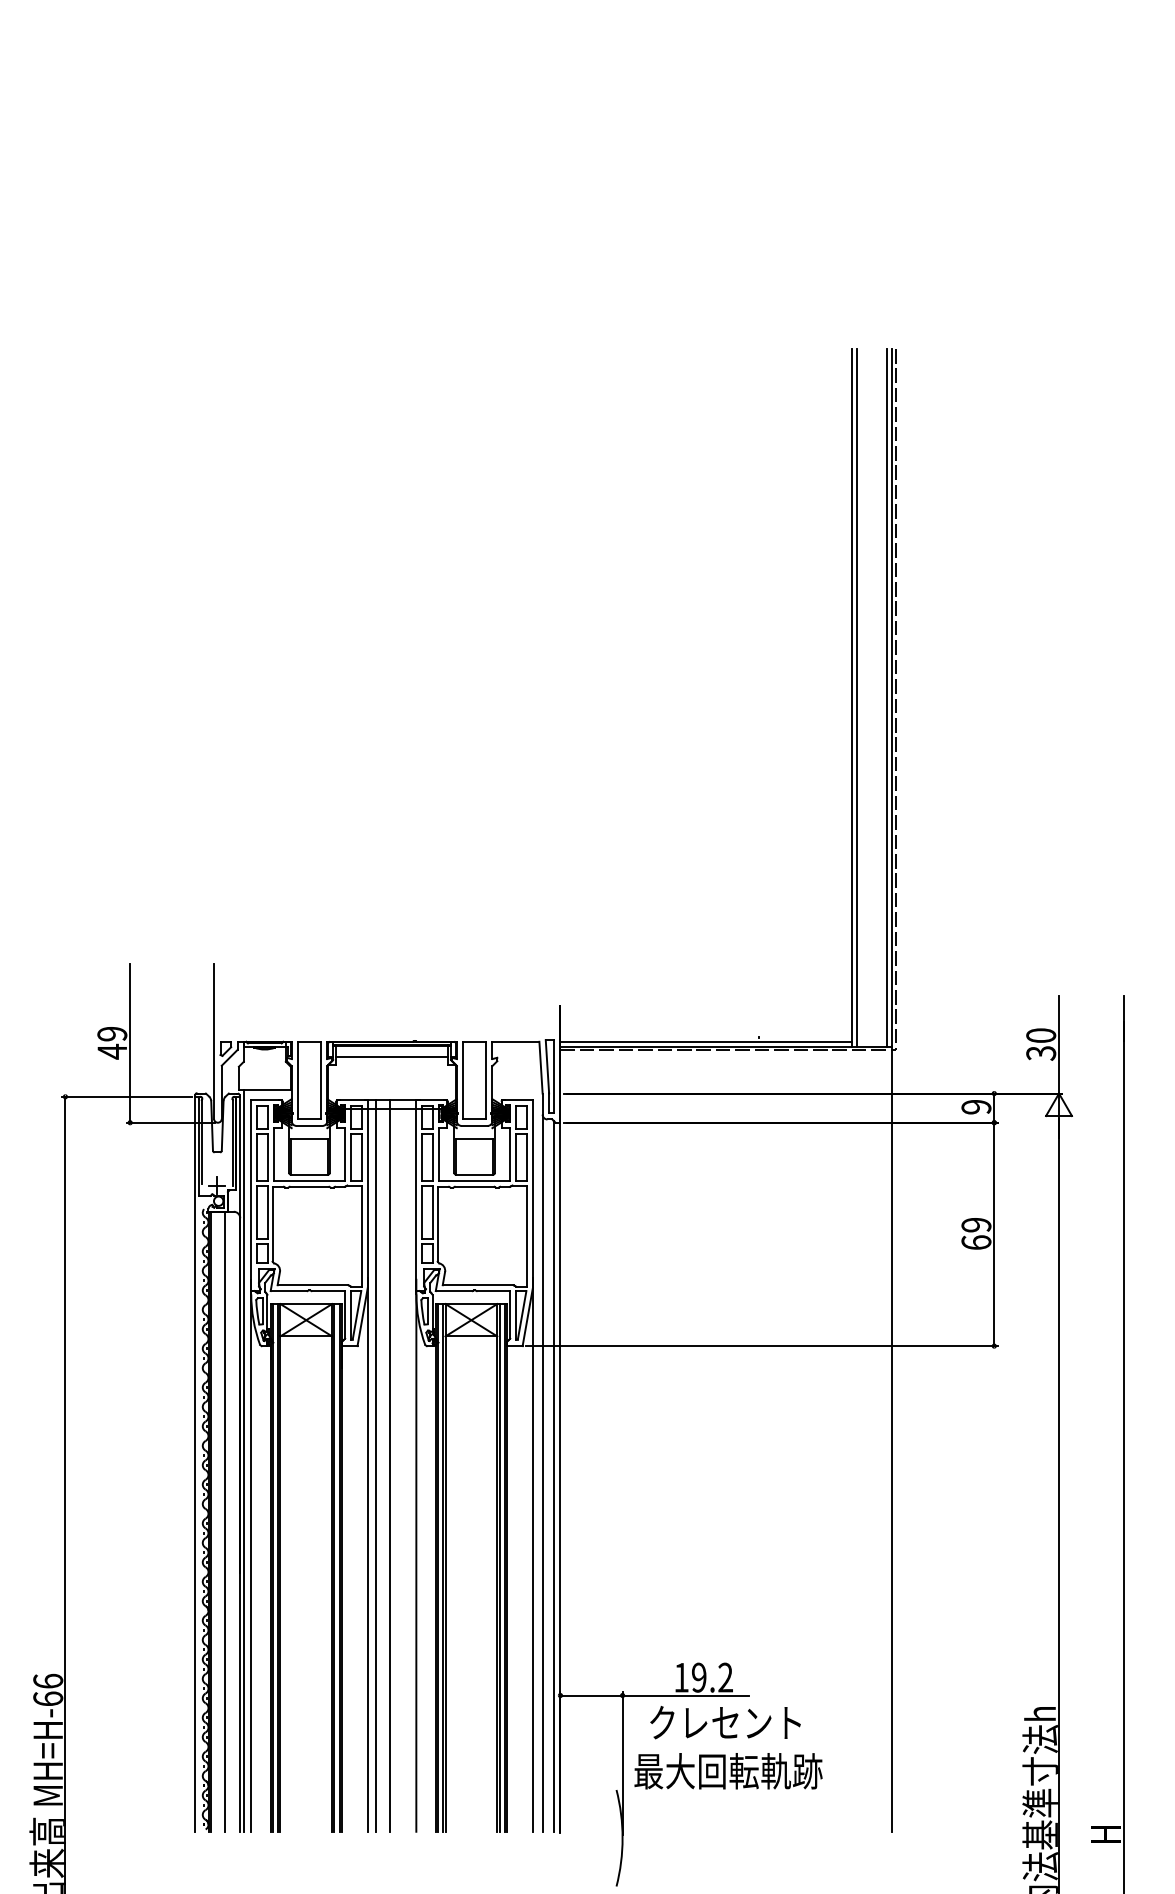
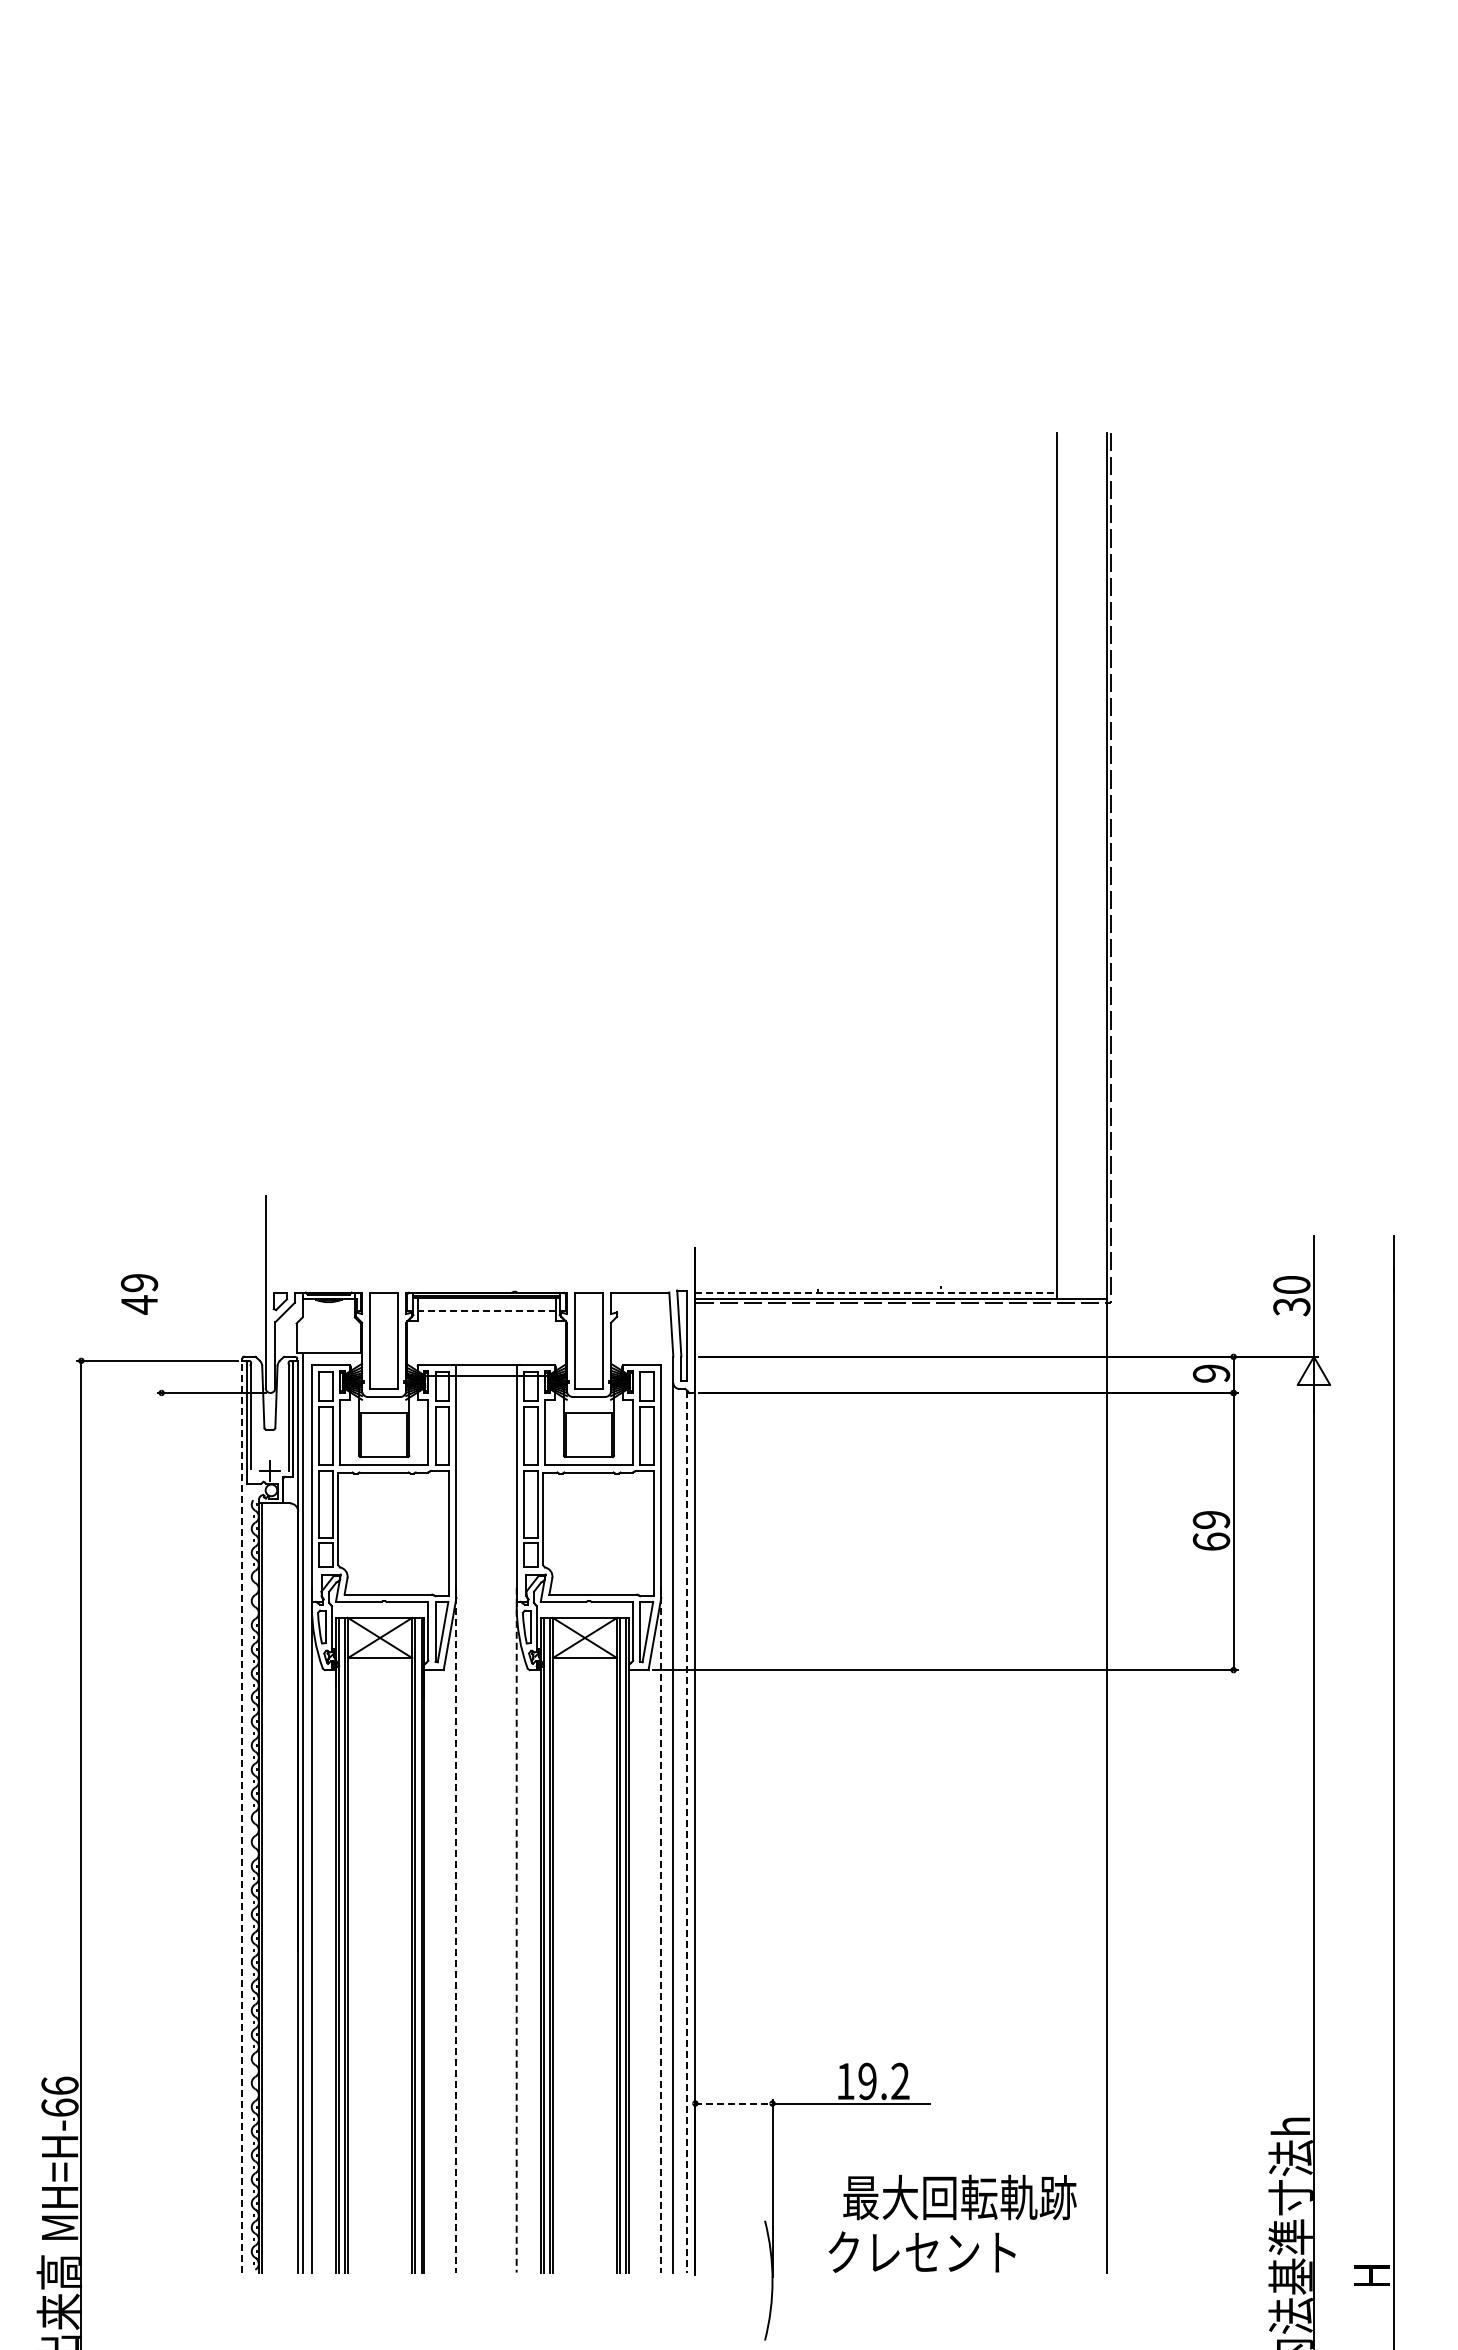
line: (856, 697) -> (1062, 865), removed
line: (887, 697) -> (1101, 865), removed
line: (706, 1041) -> (876, 1292), solid -> dashed
line: (130, 1043) -> (161, 1294), removed
line: (392, 1057) -> (486, 1311), solid -> dashed
line: (194, 1464) -> (241, 1816), solid -> dashed
line: (375, 1465) -> (466, 1818), removed
line: (390, 1465) -> (484, 1818), removed
line: (554, 1476) -> (687, 1831), solid -> dashed
line: (224, 1521) -> (278, 1887), removed
line: (367, 1555) -> (456, 1929), solid -> dashed
line: (533, 1555) -> (661, 1929), solid -> dashed
line: (416, 1556) -> (516, 1930), solid -> dashed
line: (591, 1695) -> (733, 2103), solid -> dashed
text: (724, 1722) -> (921, 2251), moved
text: (728, 1771) -> (959, 2197), moved

